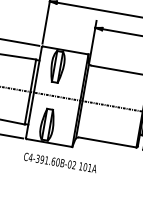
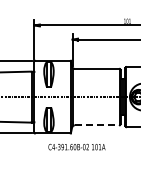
line: (107, 142) -> (97, 125), solid -> dashed
text: (59, 163) -> (76, 147), moved

